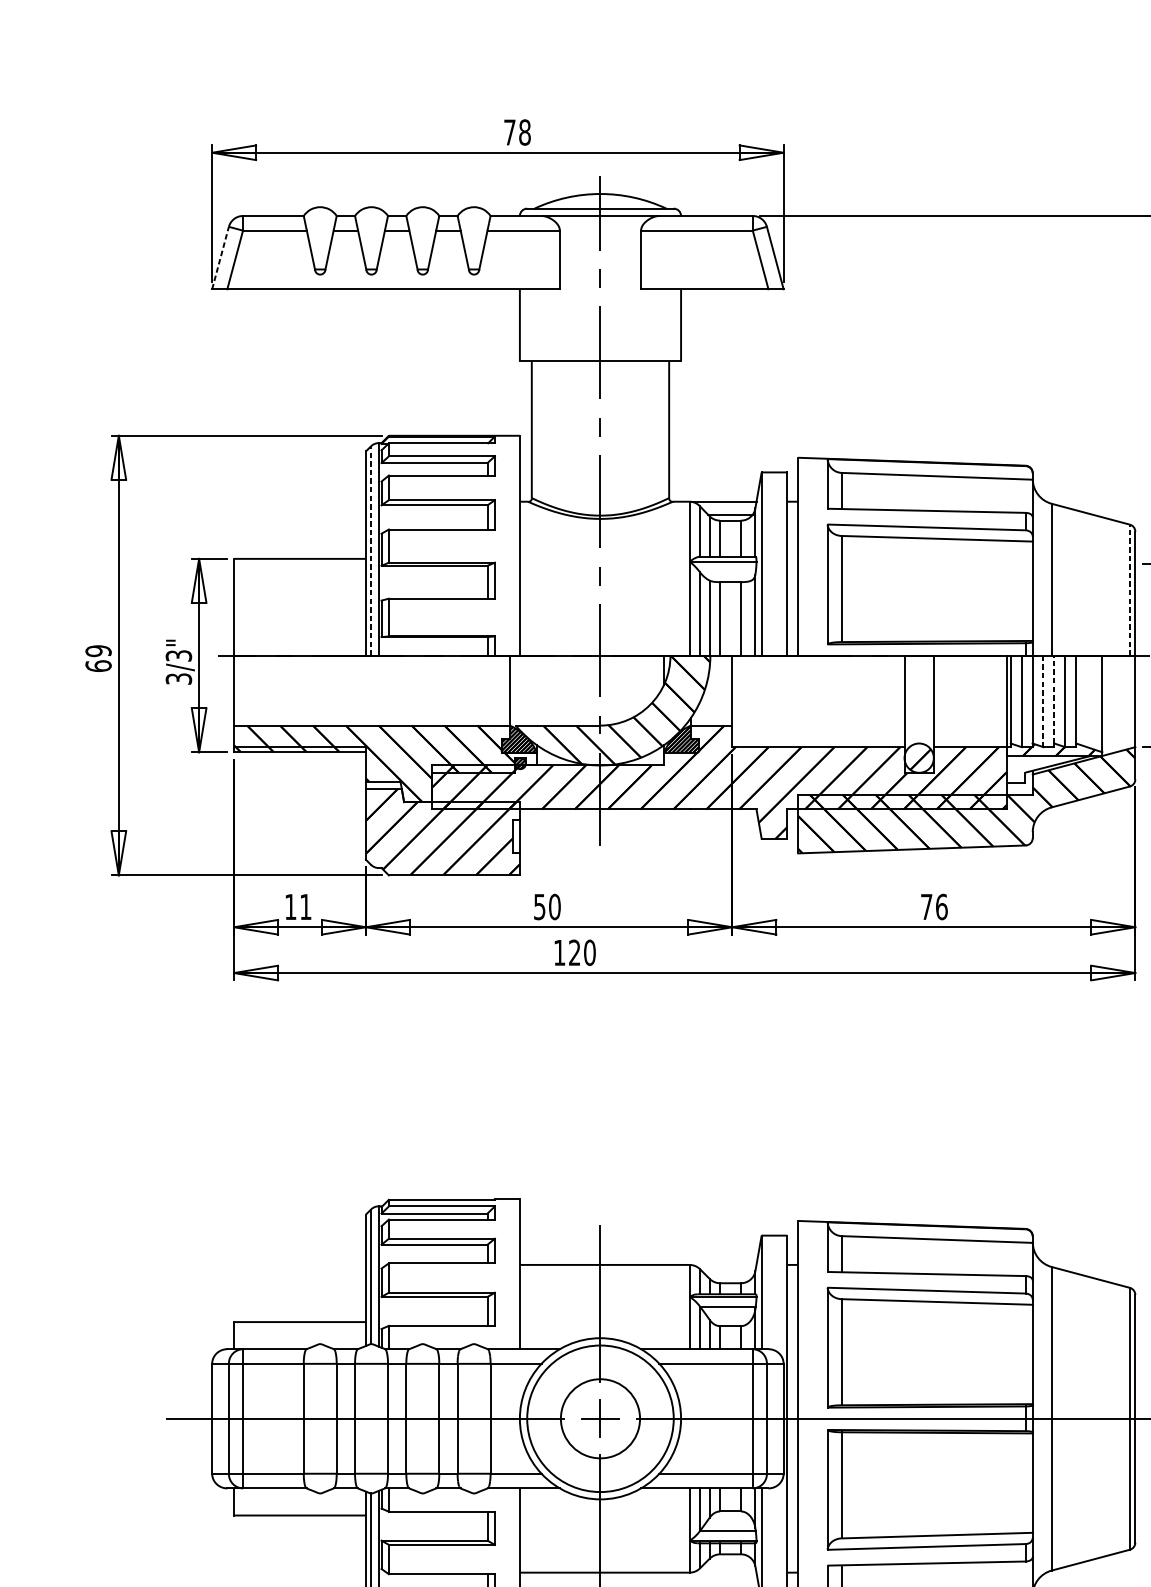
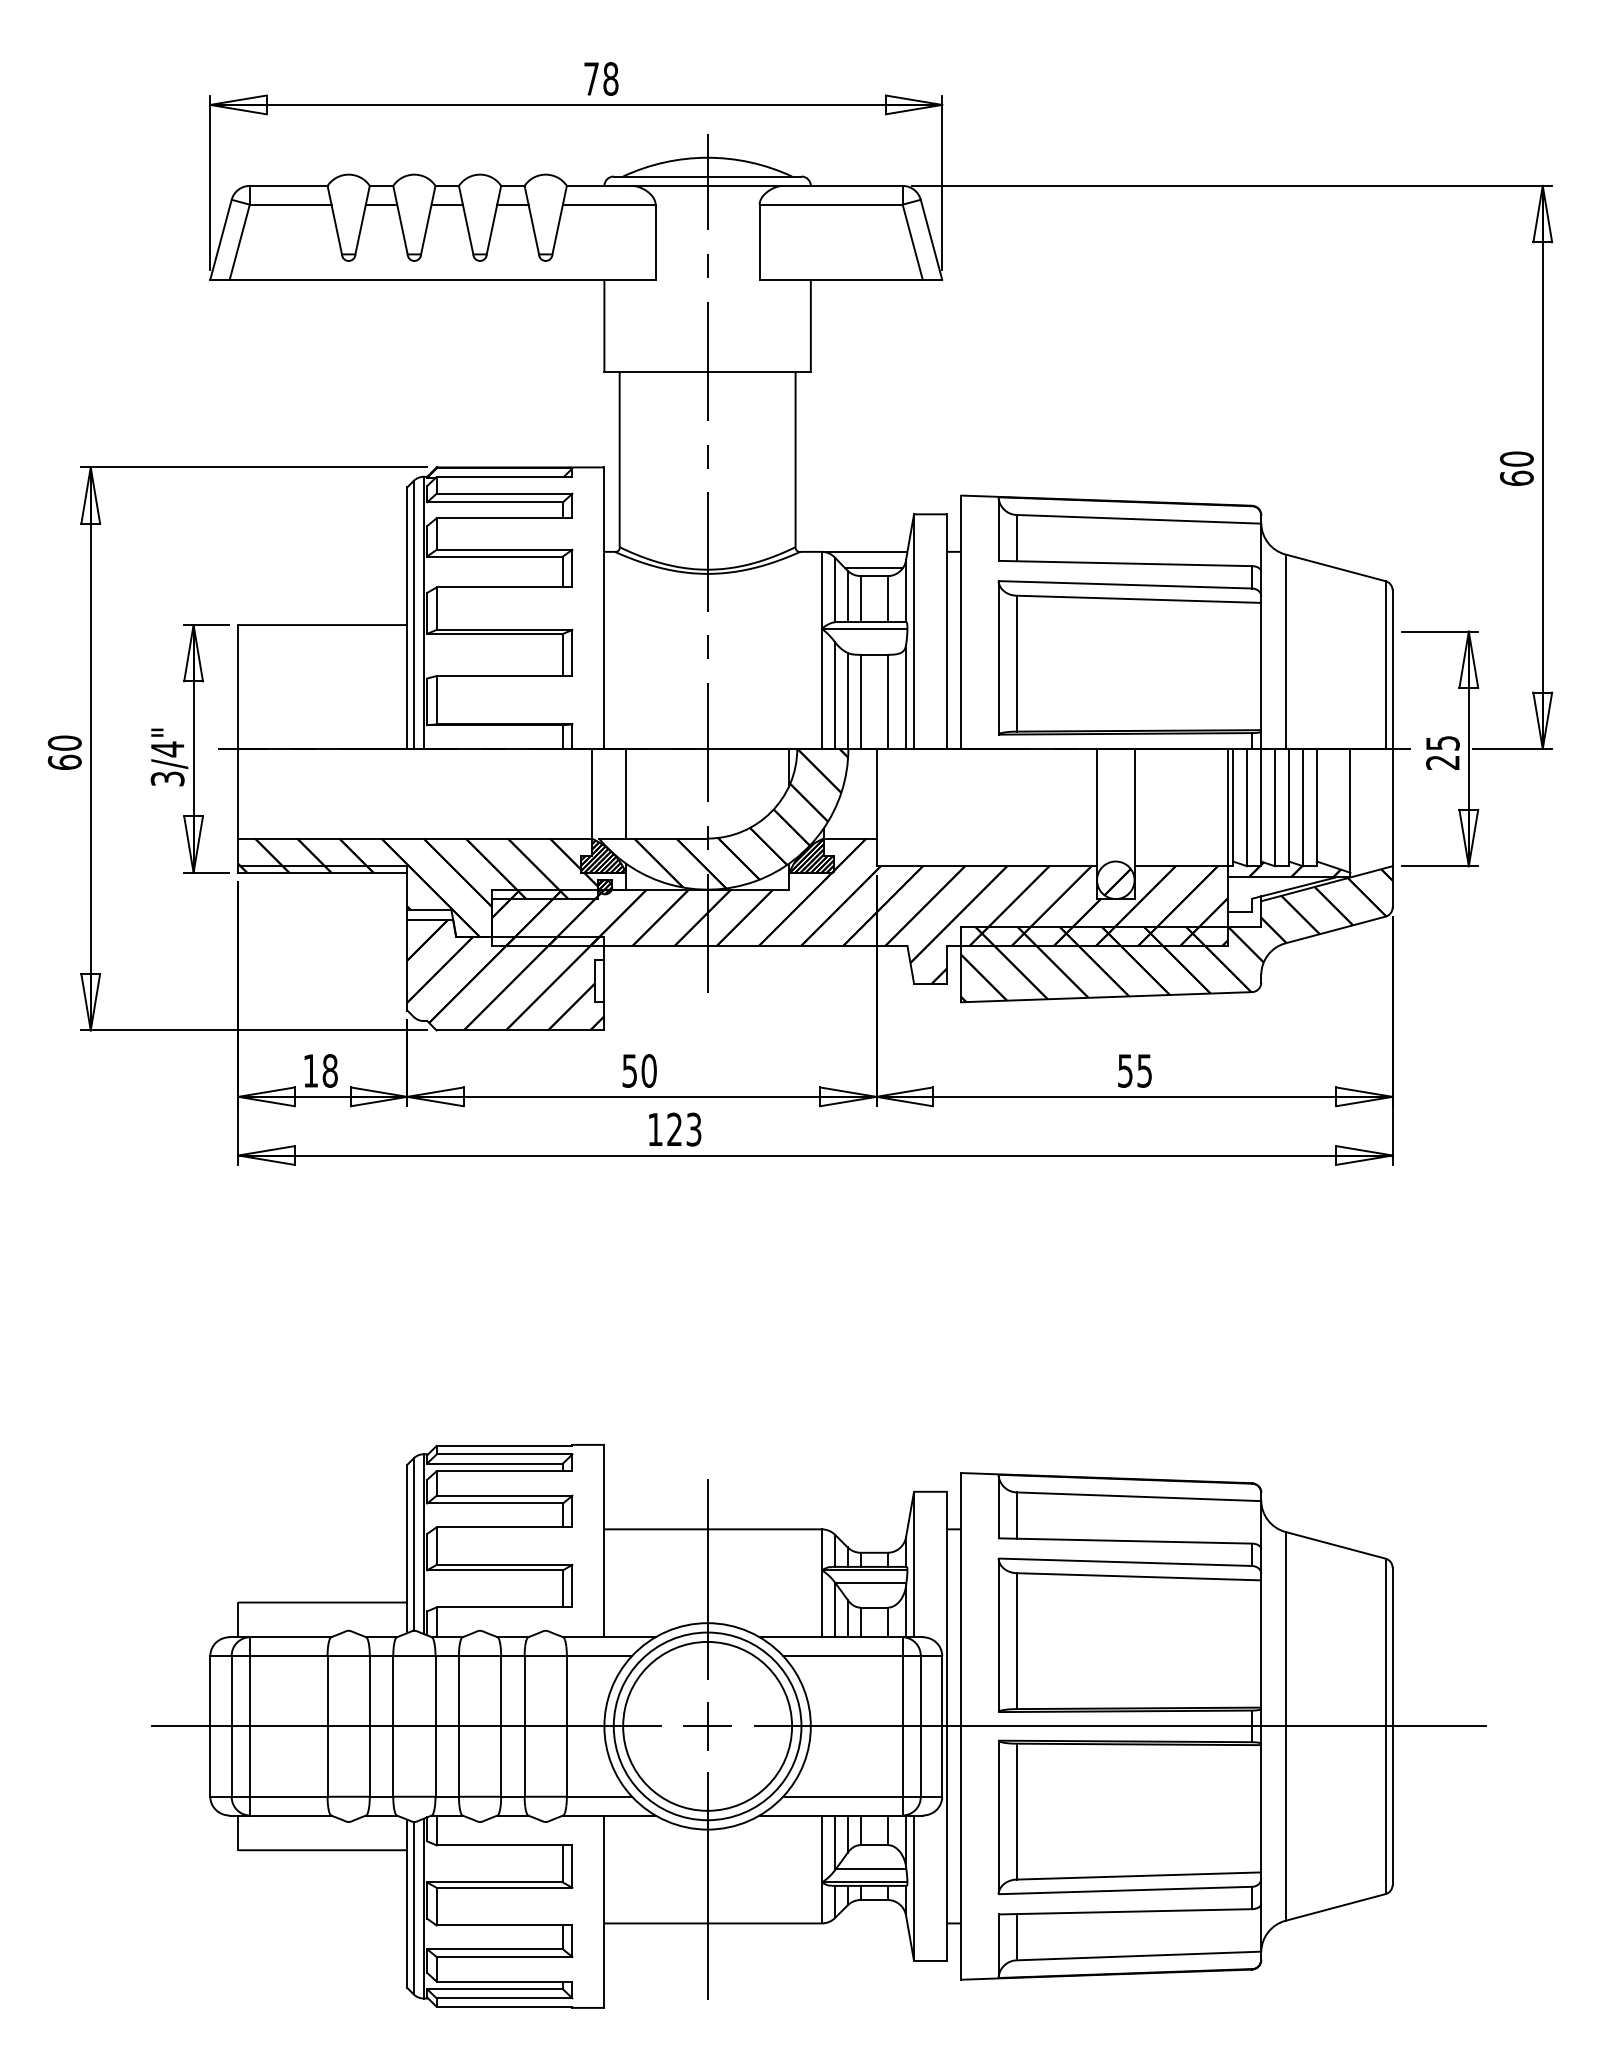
line: (220, 257) -> (221, 239), dashed -> solid
line: (370, 550) -> (413, 614), dashed -> solid
line: (1129, 590) -> (1385, 665), dashed -> solid
text: (98, 650) -> (64, 742), 69 -> 60
text: (178, 656) -> (167, 749), 3/3" -> 3/4"
line: (537, 690) -> (626, 793), added
line: (1054, 698) -> (1288, 804), dashed -> solid
line: (1043, 701) -> (1274, 807), dashed -> solid
text: (305, 906) -> (329, 1070), 11 -> 18
text: (934, 906) -> (1135, 1070), 76 -> 55
text: (589, 952) -> (693, 1129), 120 -> 123
circle: (600, 1418) -> (707, 1725), size x1.67

